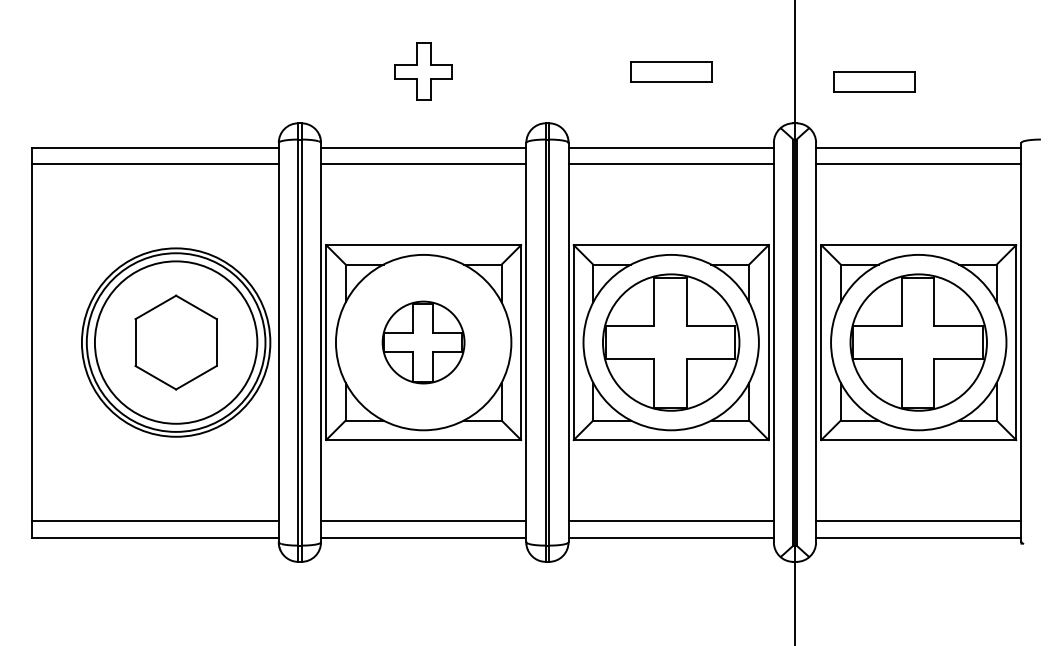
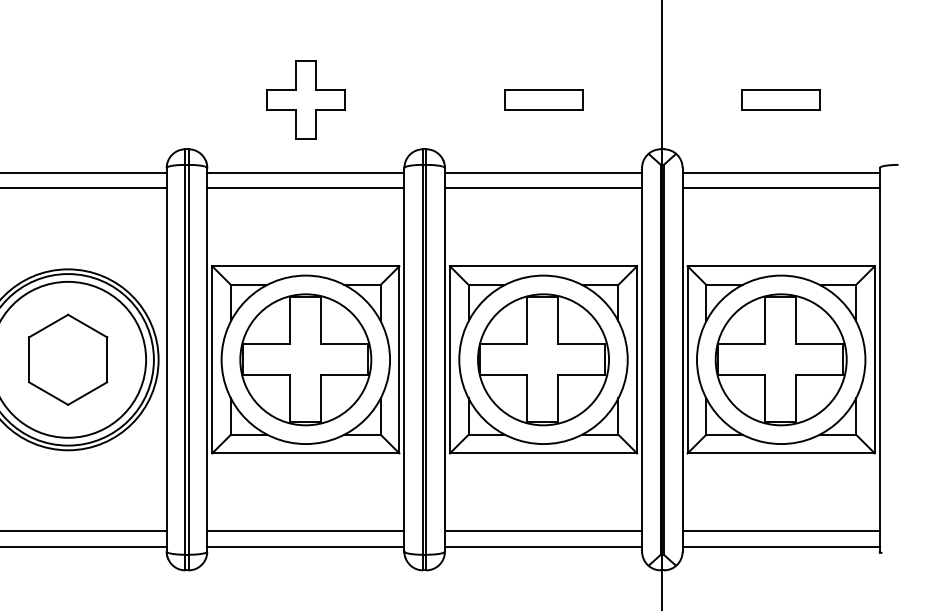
part: (423, 71) -> (305, 99), size x1.43
part: (874, 81) -> (780, 99), moved
part: (423, 342) -> (305, 359), size x1.67

